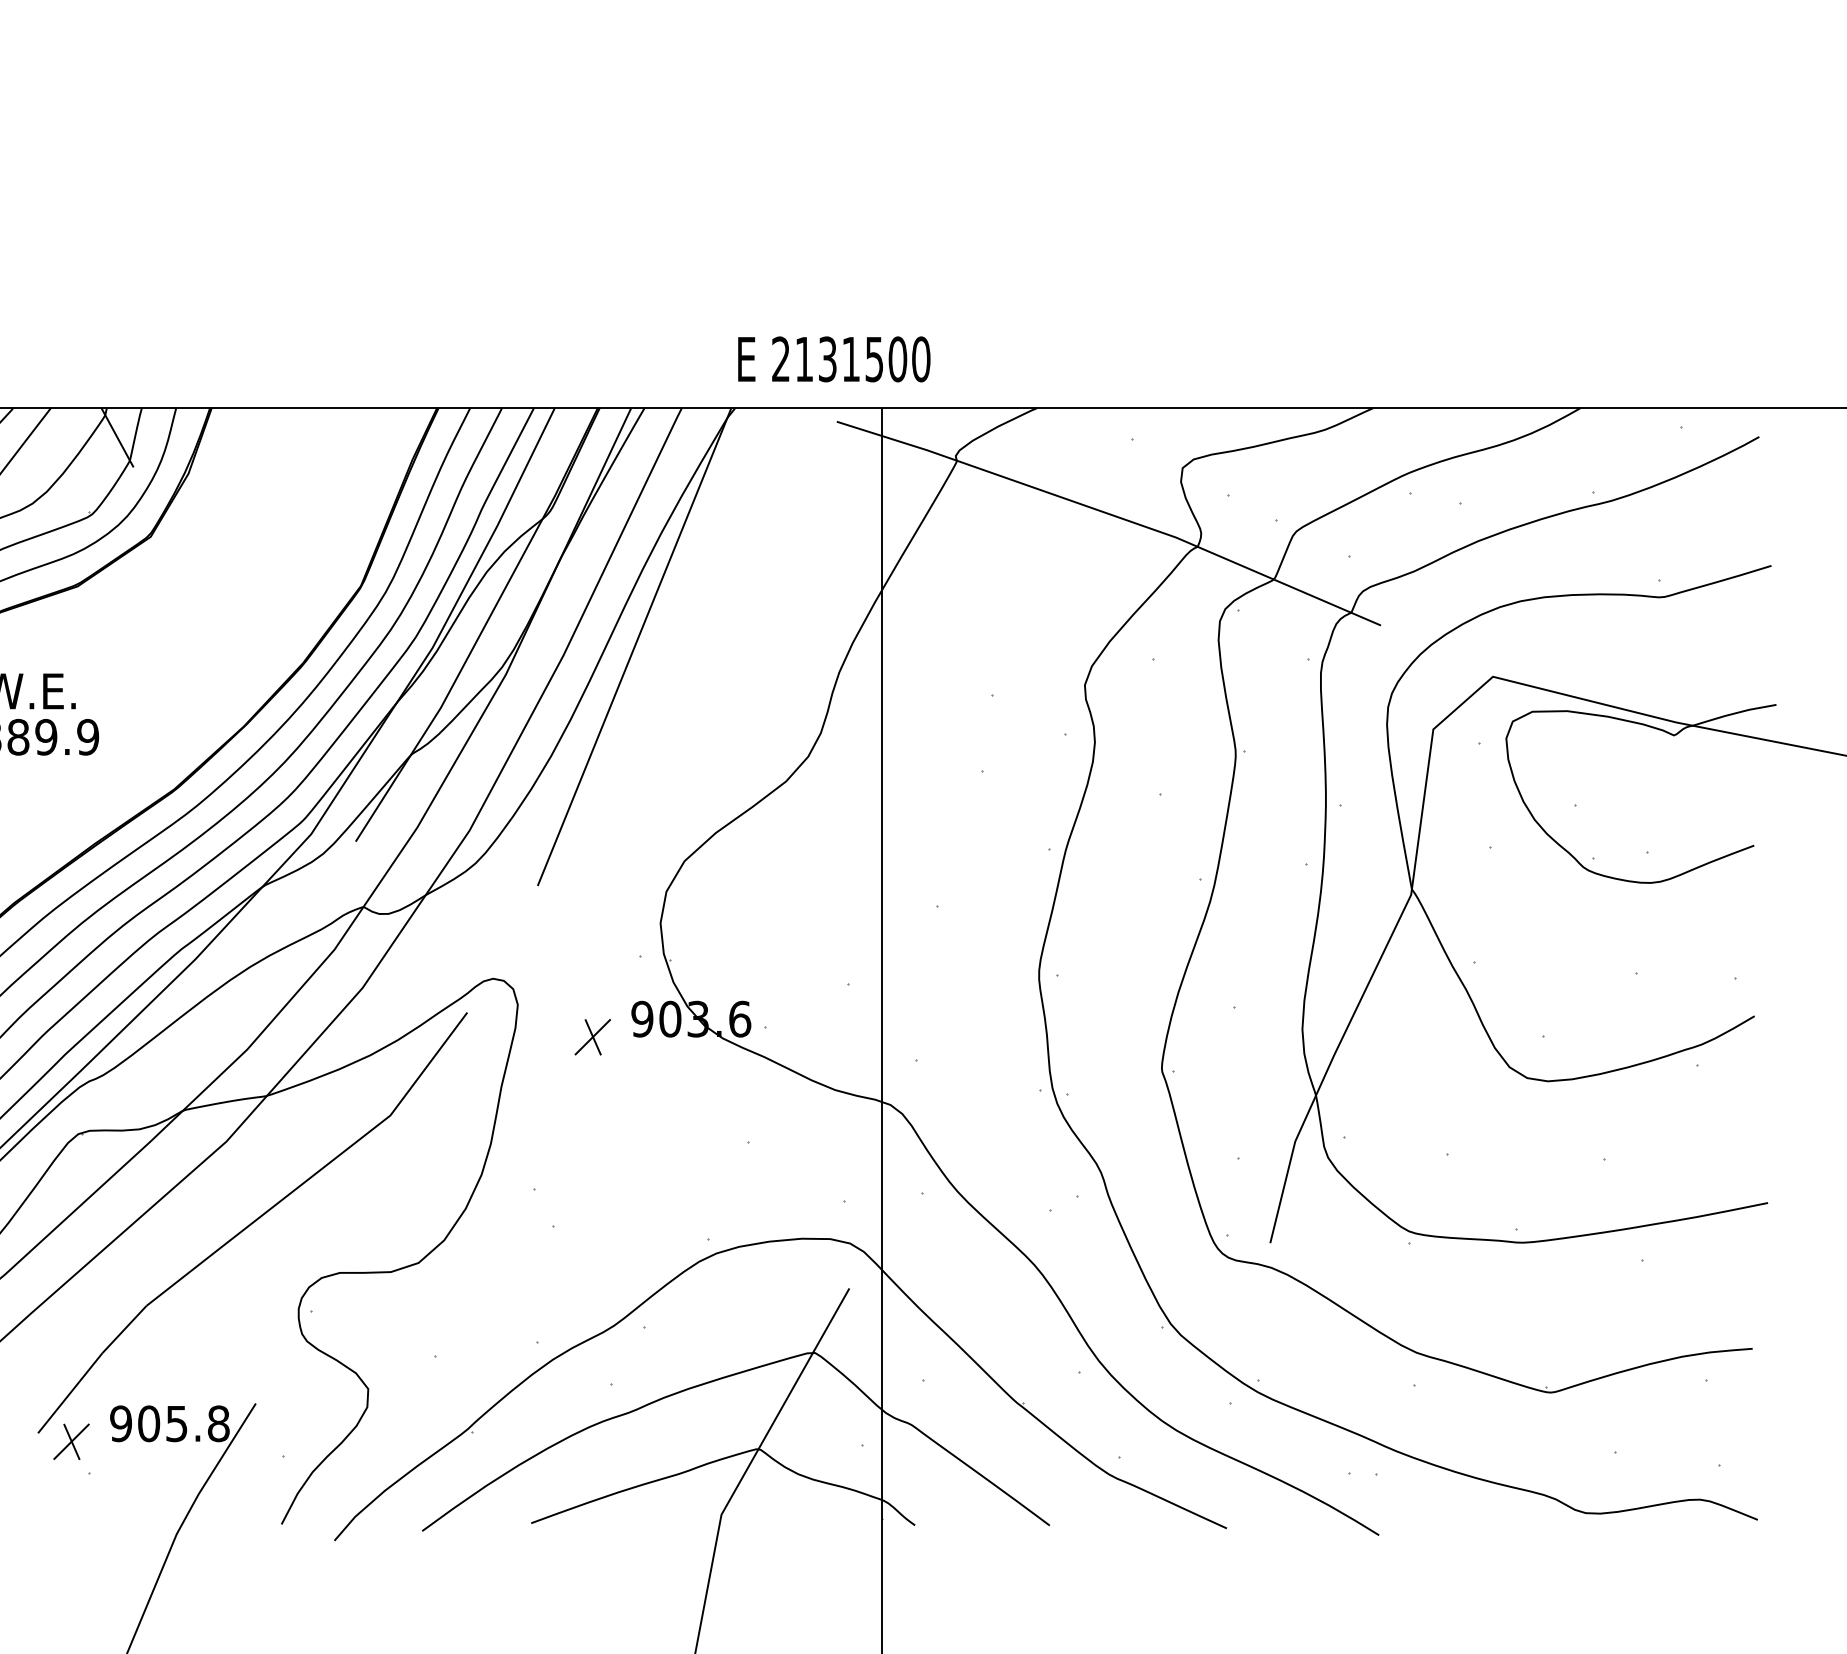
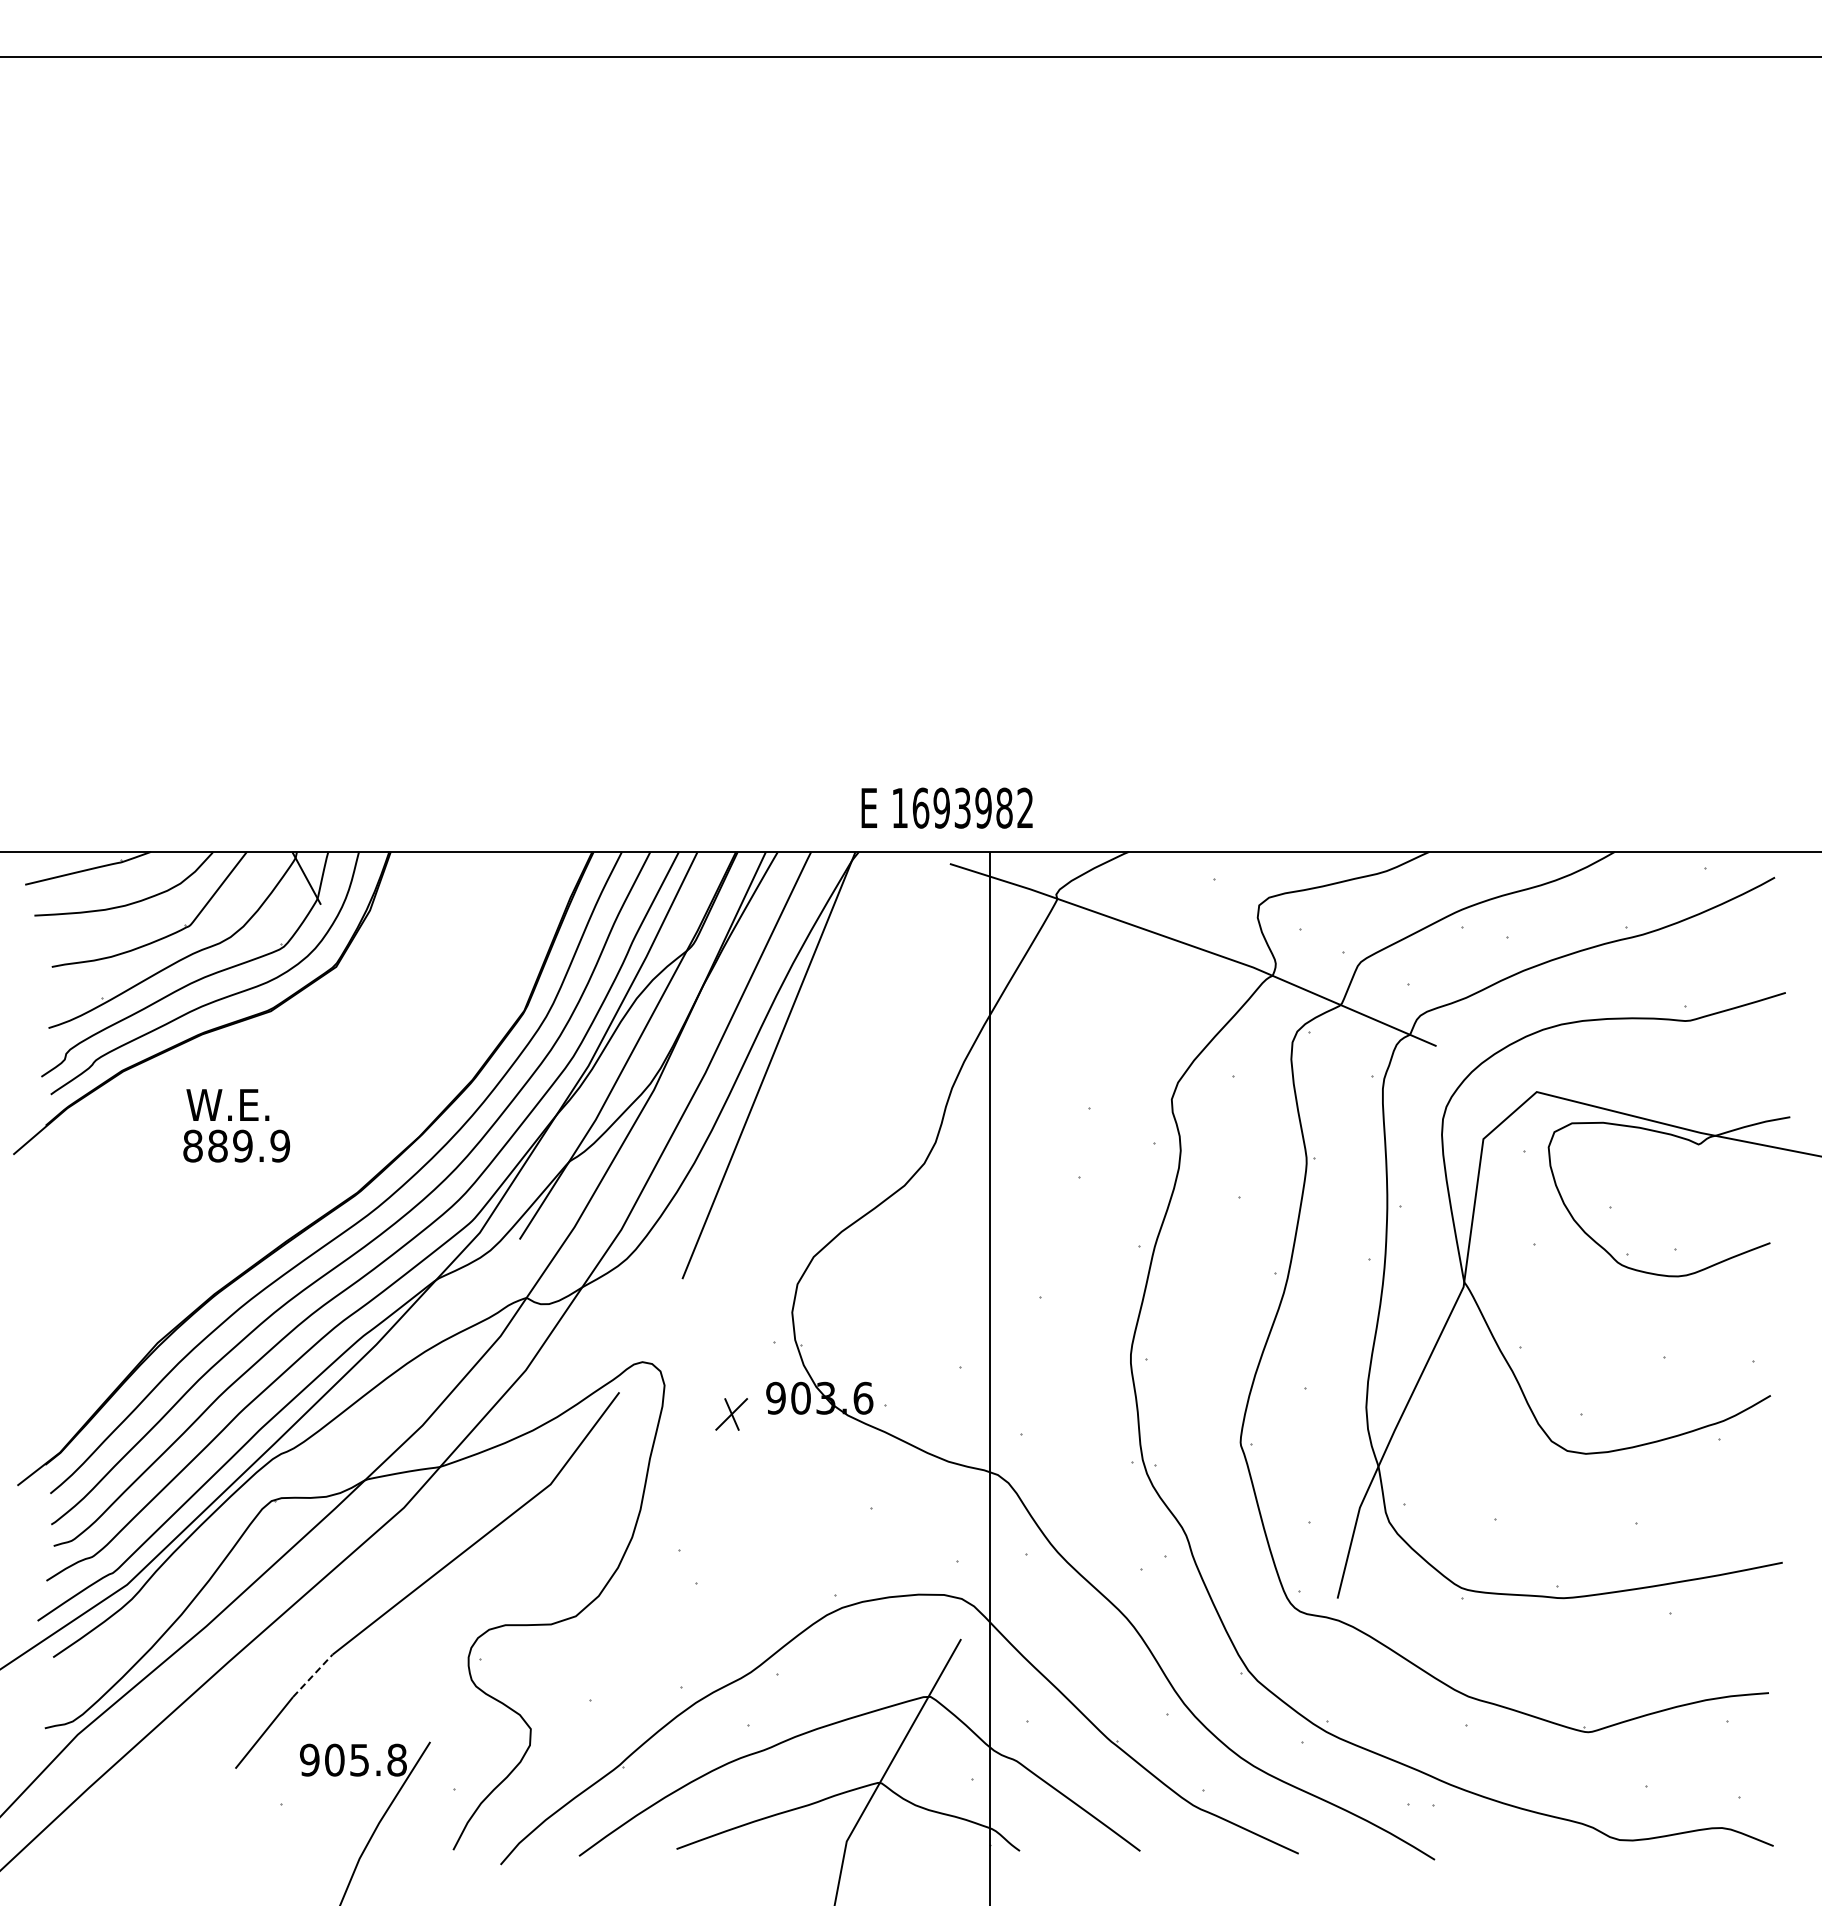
text: (850, 358) -> (962, 807), 2131500 -> 1693982
line: (124, 1329) -> (312, 1675), solid -> dashed
part: (71, 1440) -> (265, 1775), removed

